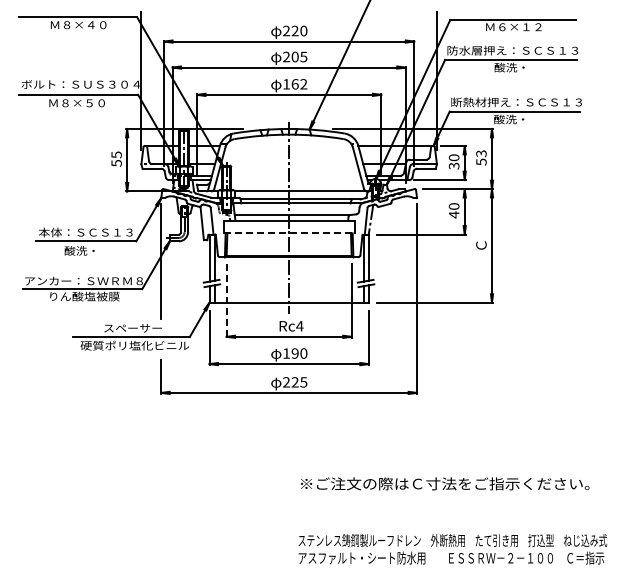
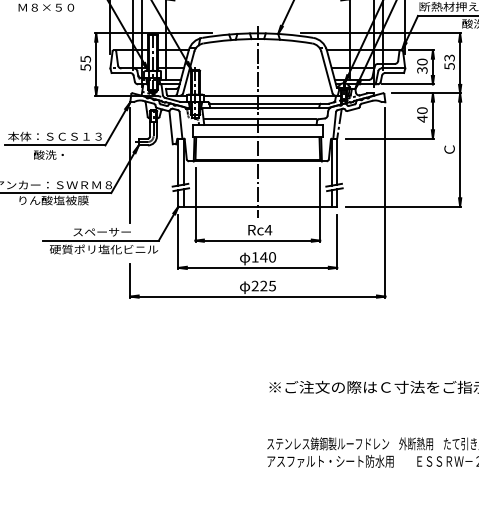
line: (289, 233) -> (258, 137), dashed -> solid
line: (226, 300) -> (195, 204), dashed -> solid
text: (295, 353) -> (264, 257), 190 -> 140

